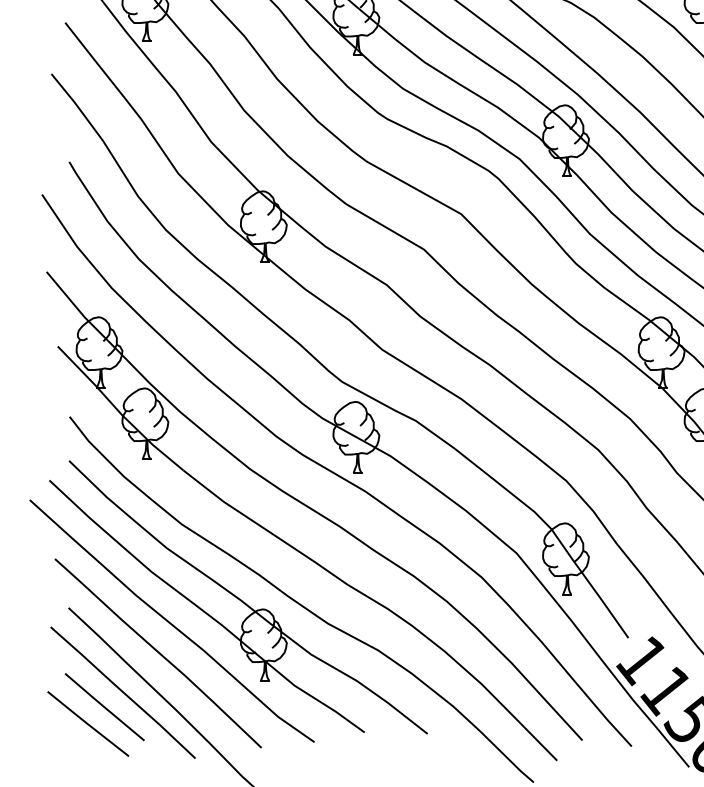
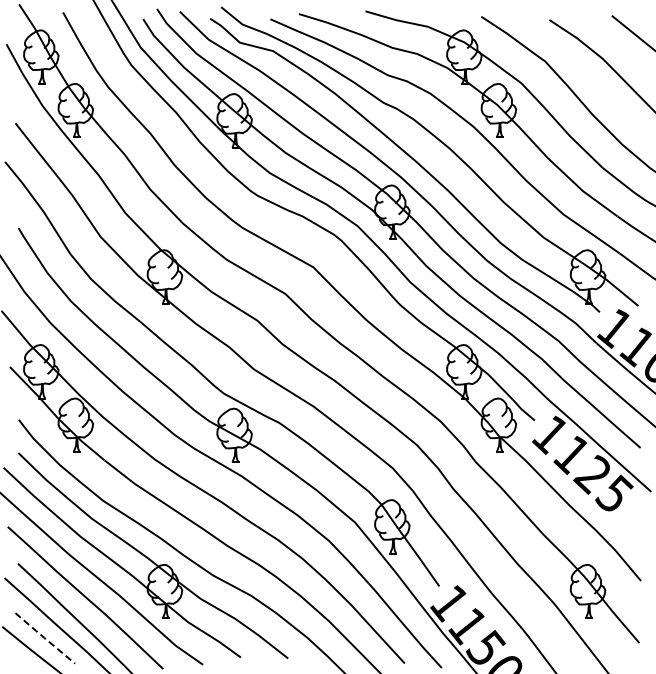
line: (103, 705) -> (44, 637), solid -> dashed

